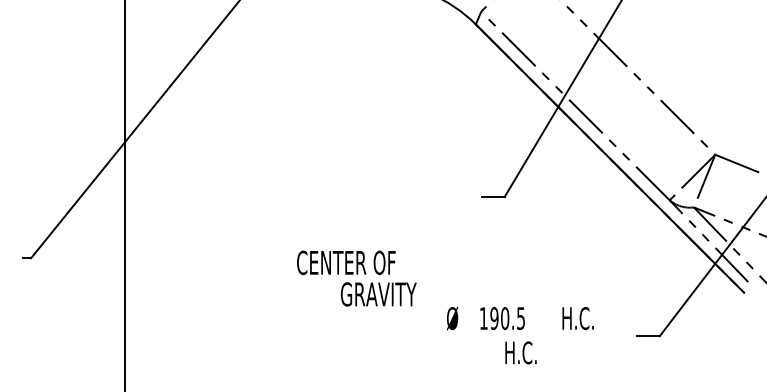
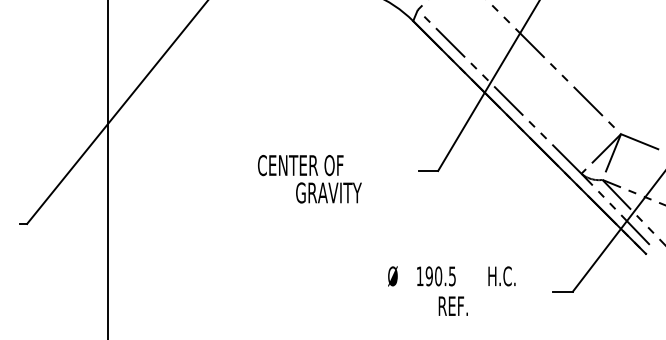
text: (356, 278) -> (309, 179), moved
text: (522, 352) -> (453, 305), H.C. -> REF.

